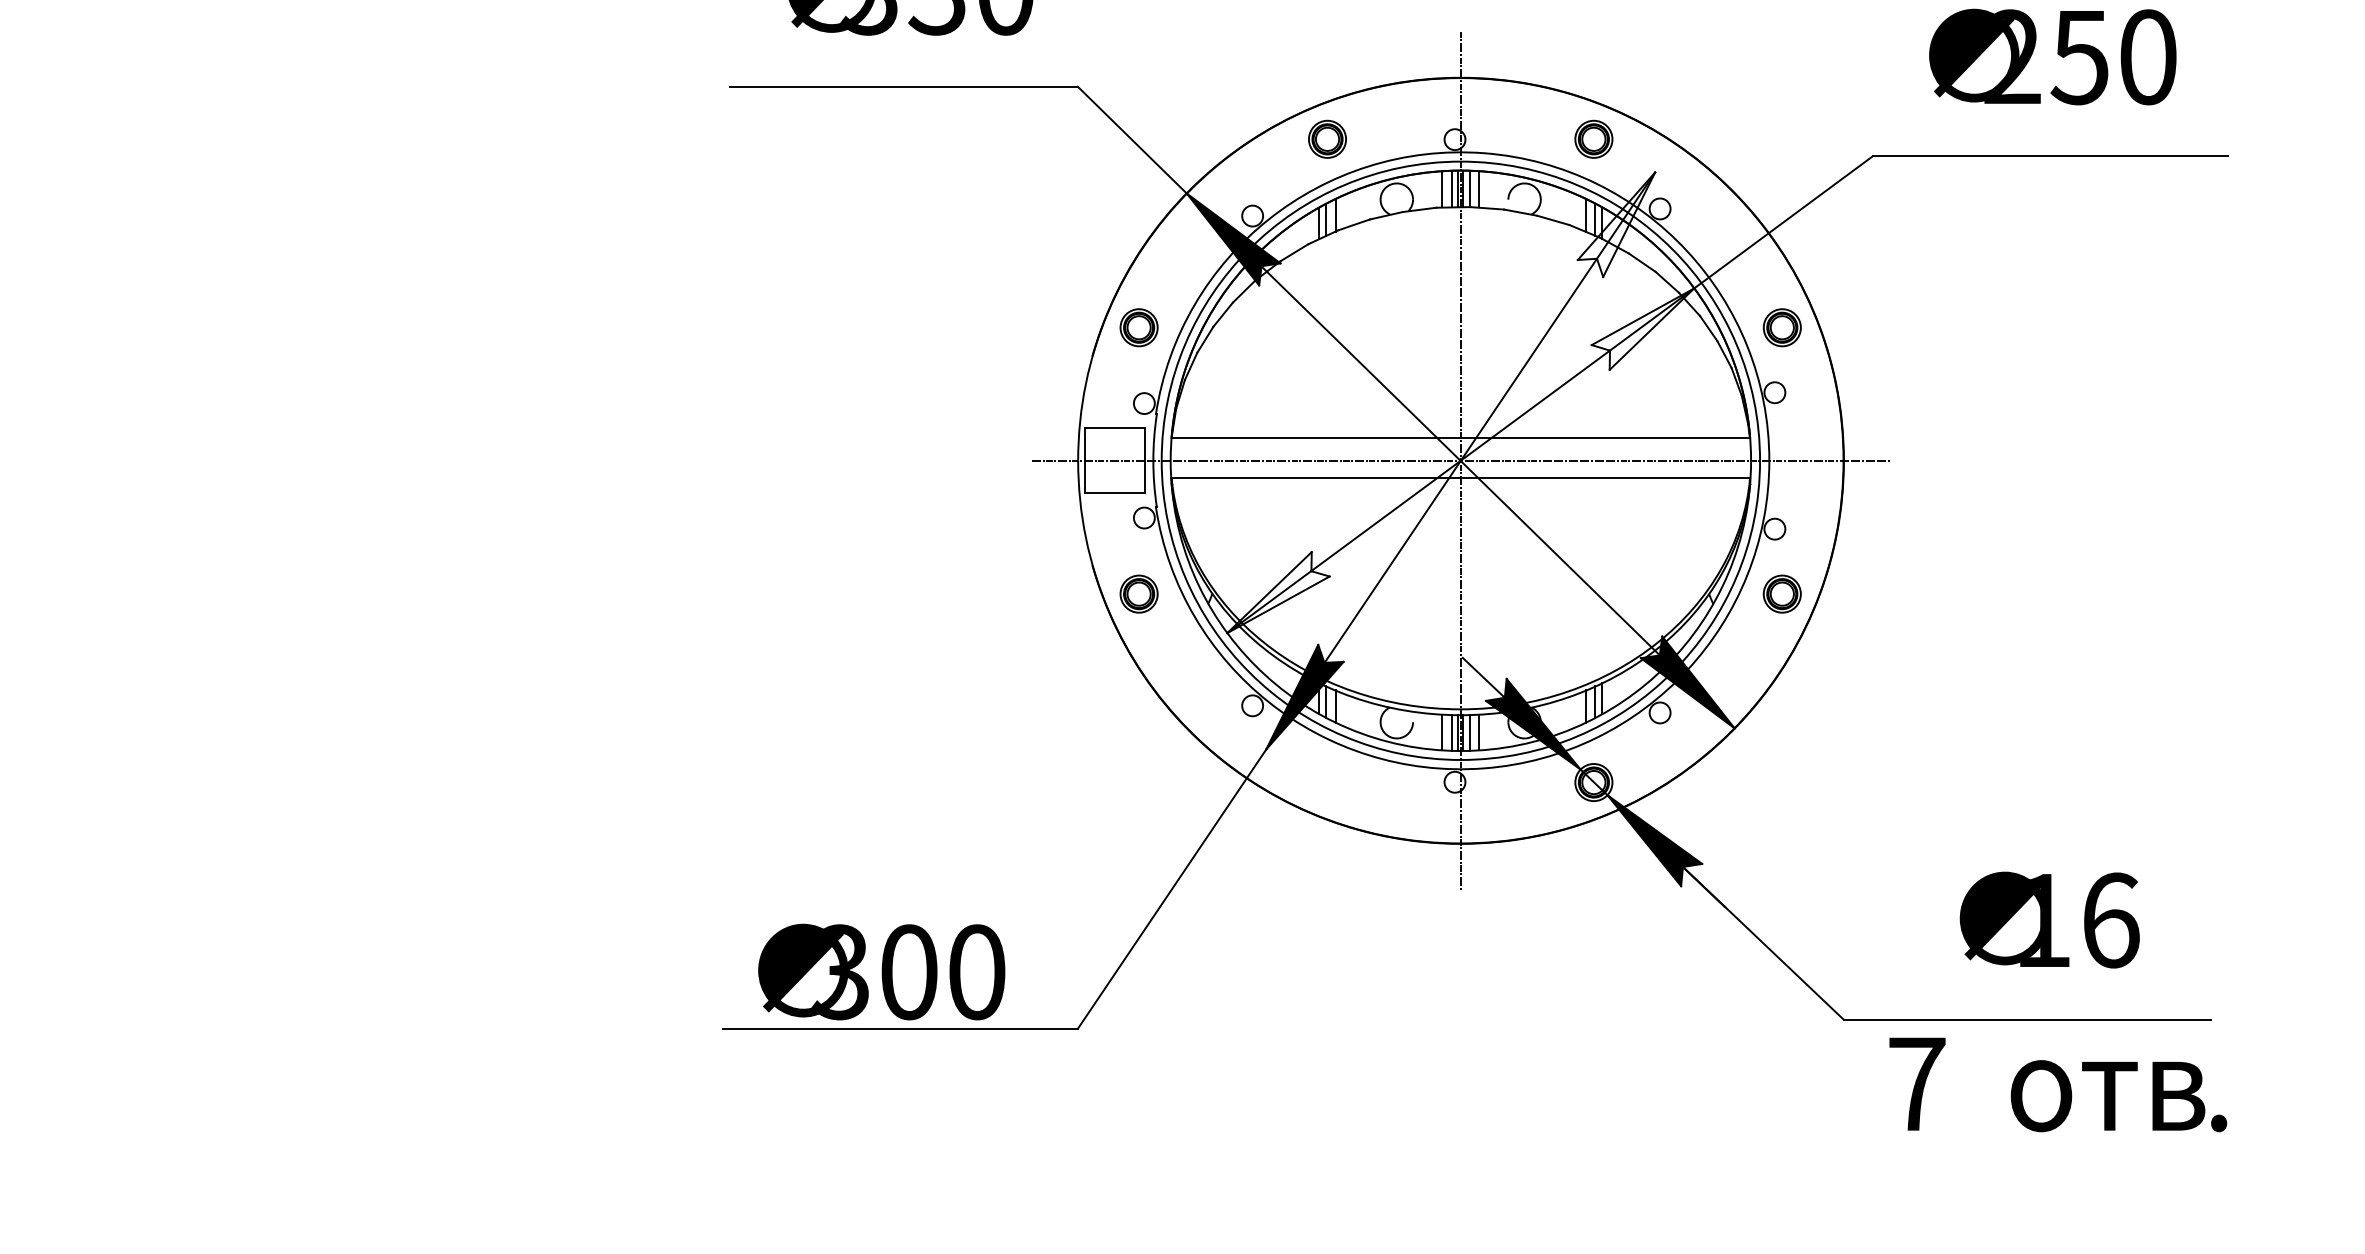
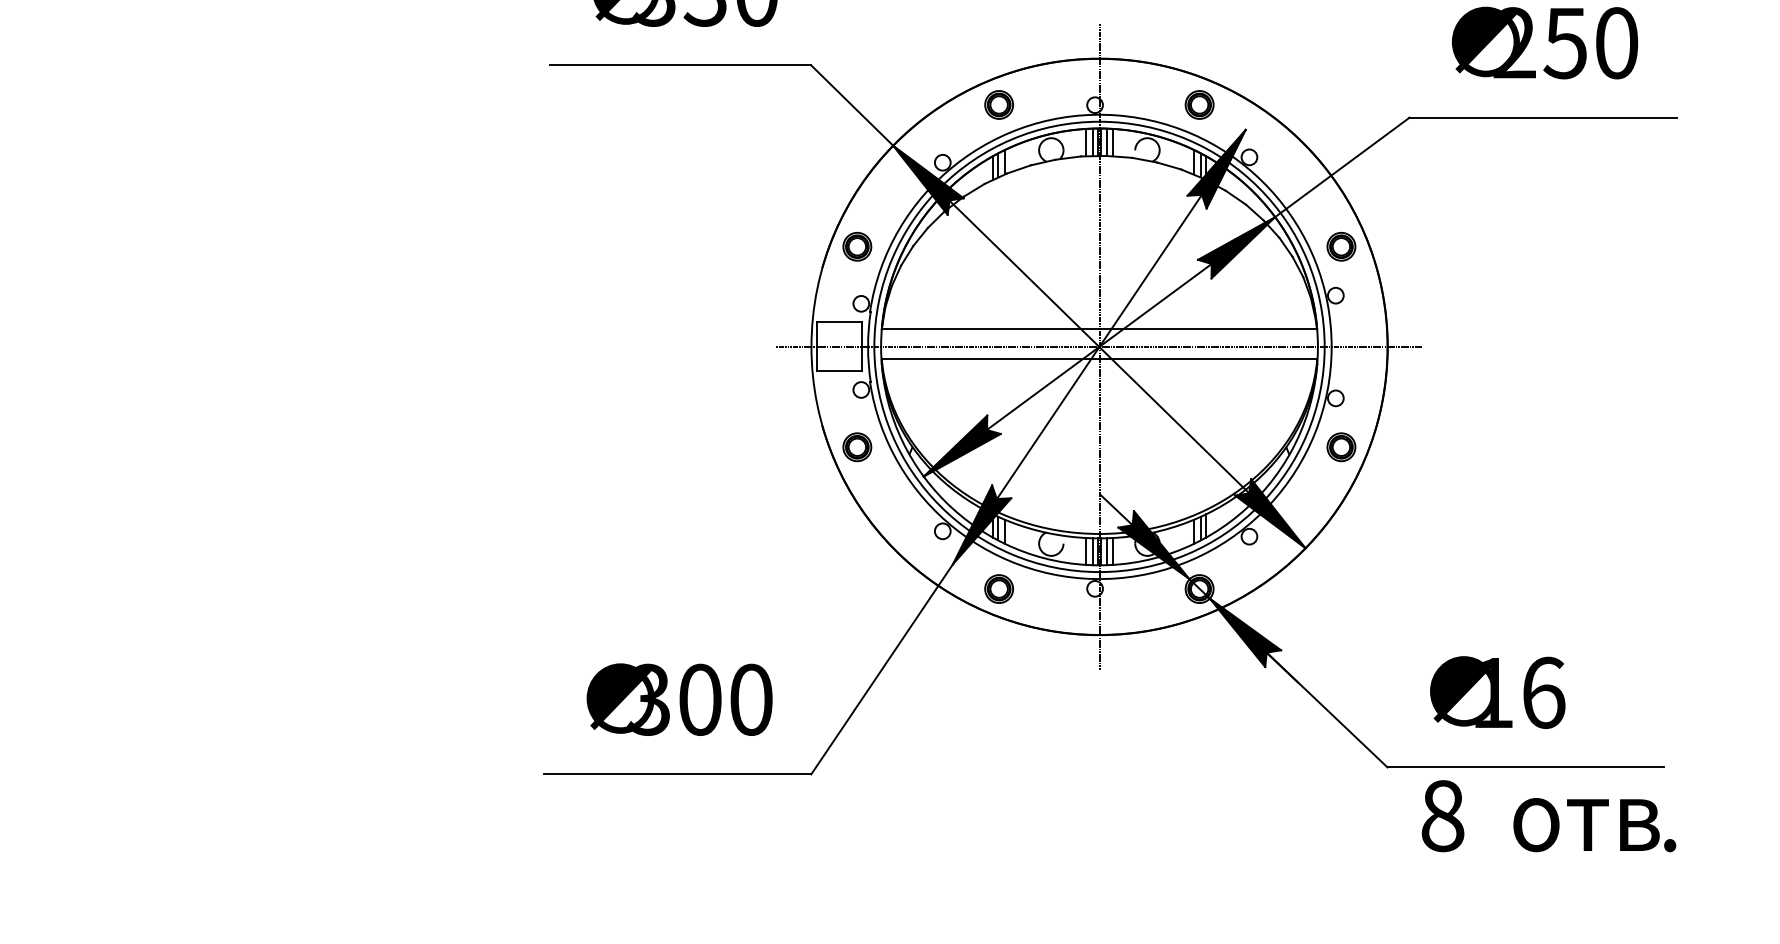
fill: (1616, 223) -> (1216, 168), added
fill: (1642, 328) -> (1236, 247), added
fill: (1277, 591) -> (961, 445), added
part: (1326, 781) -> (998, 588), added
text: (2049, 919) -> (1497, 692), moved
text: (881, 971) -> (679, 699), moved
text: (1916, 1084) -> (1442, 816), 7 -> 8

